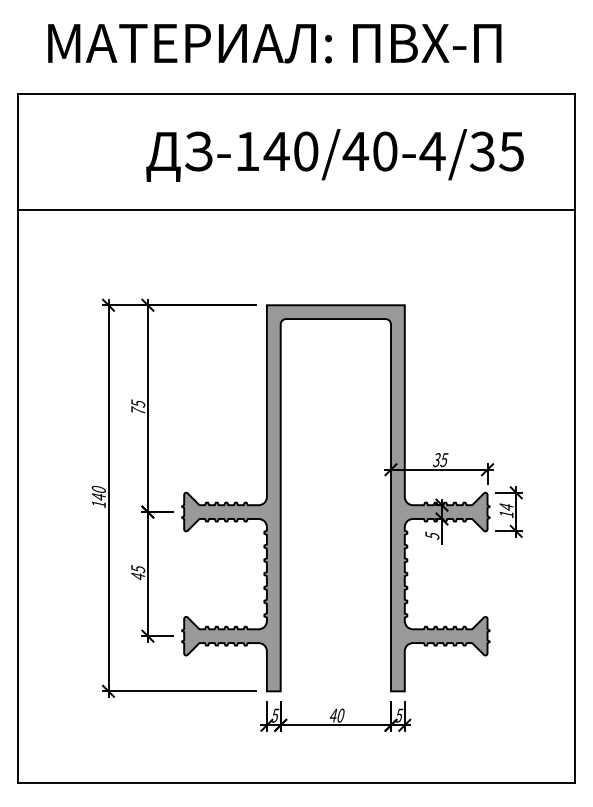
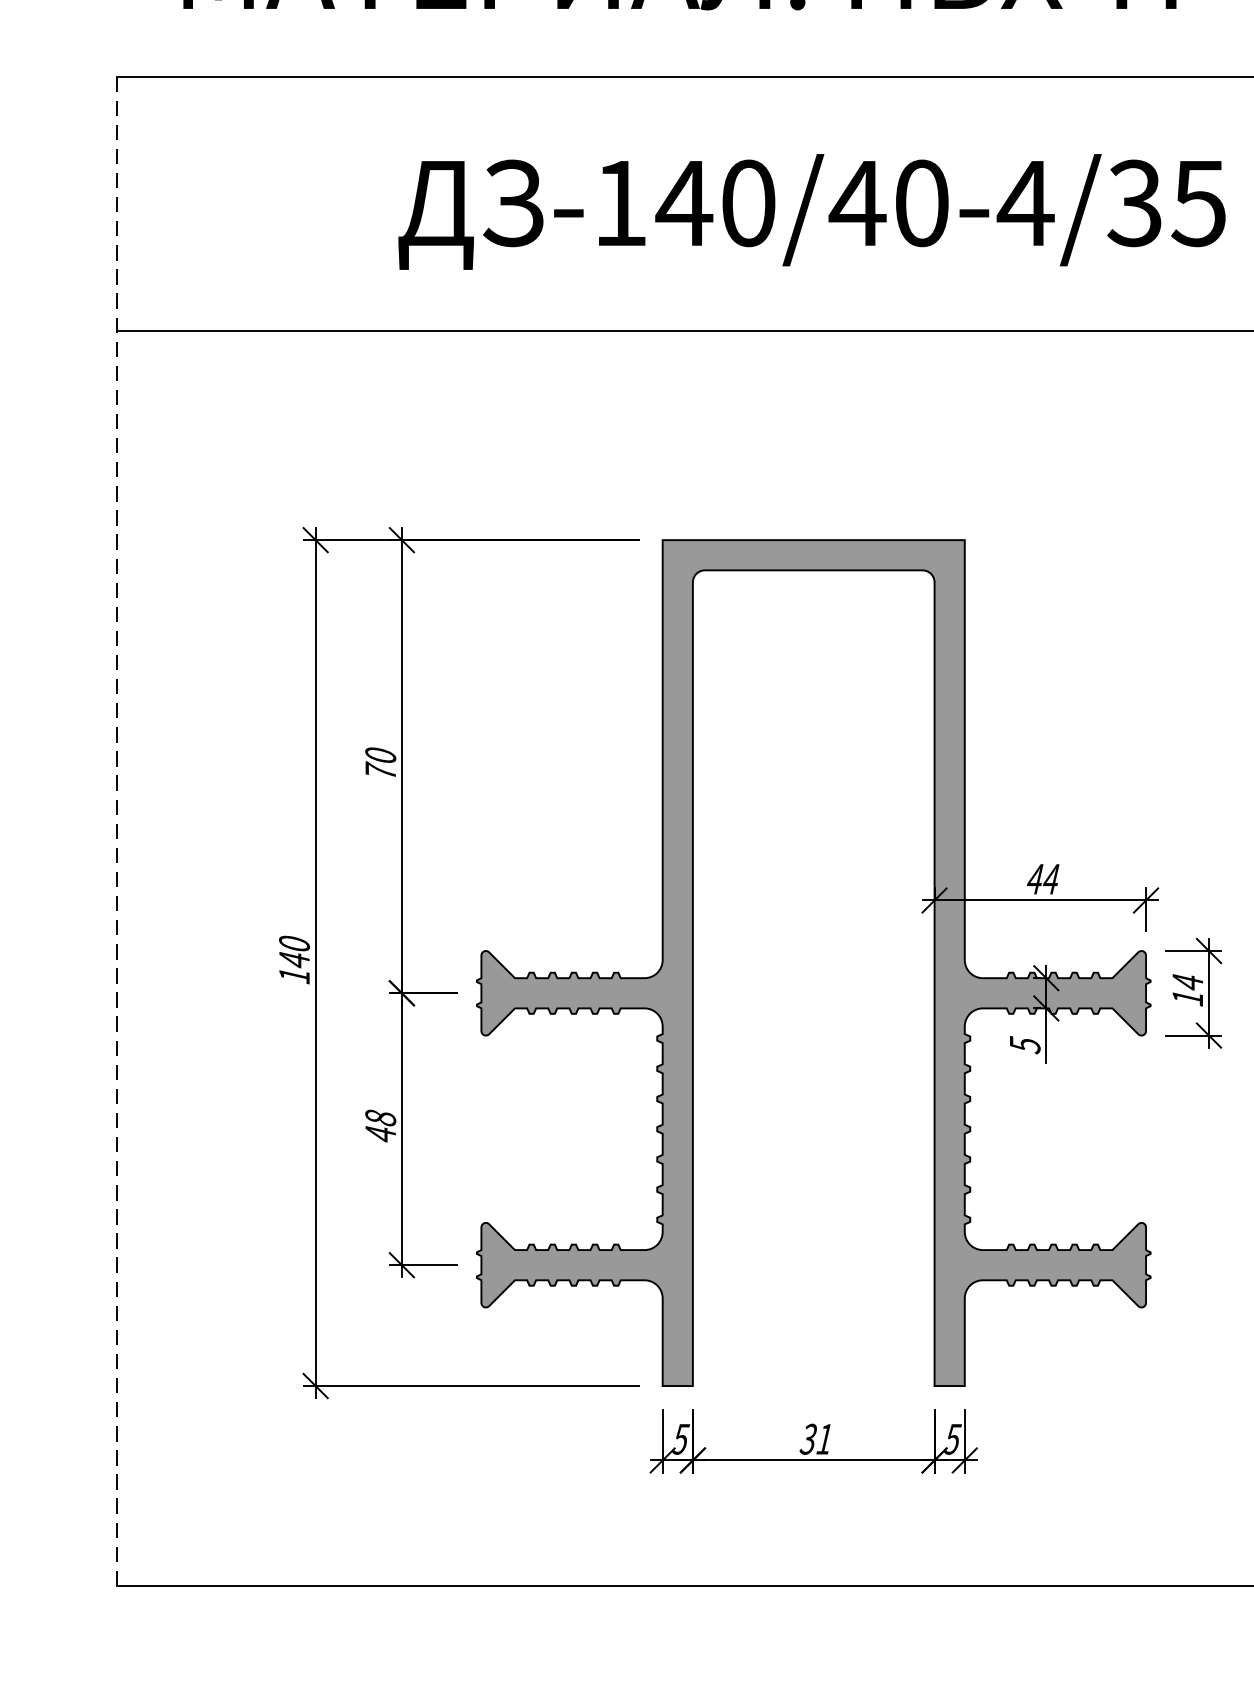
text: (138, 403) -> (381, 755), 75 -> 70
line: (17, 438) -> (116, 832), solid -> dashed
text: (440, 460) -> (1043, 880), 35 -> 44
text: (138, 569) -> (381, 1119), 45 -> 48
text: (336, 715) -> (815, 1438), 40 -> 31

